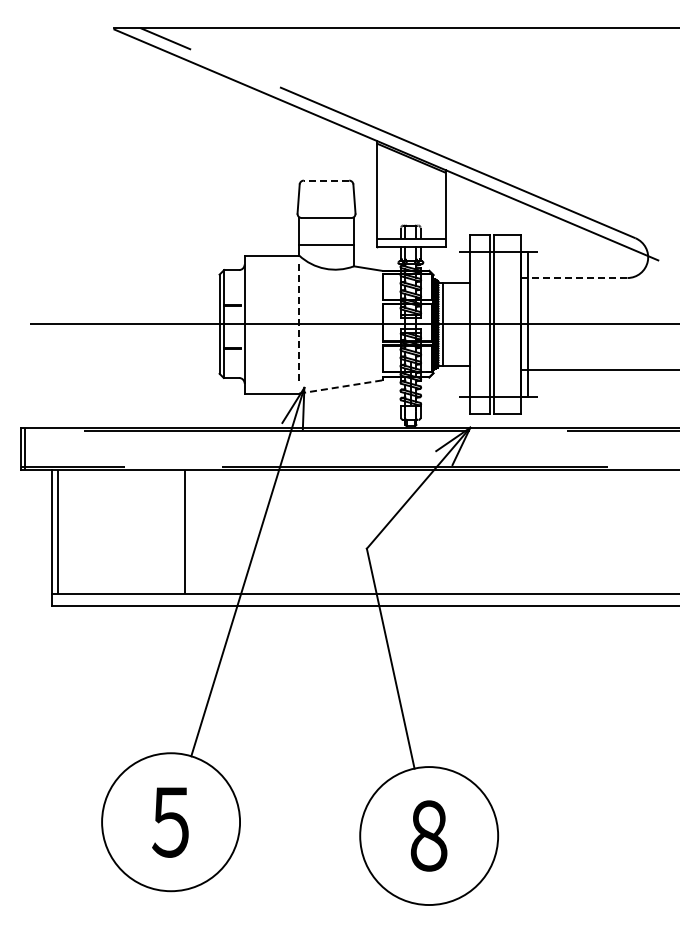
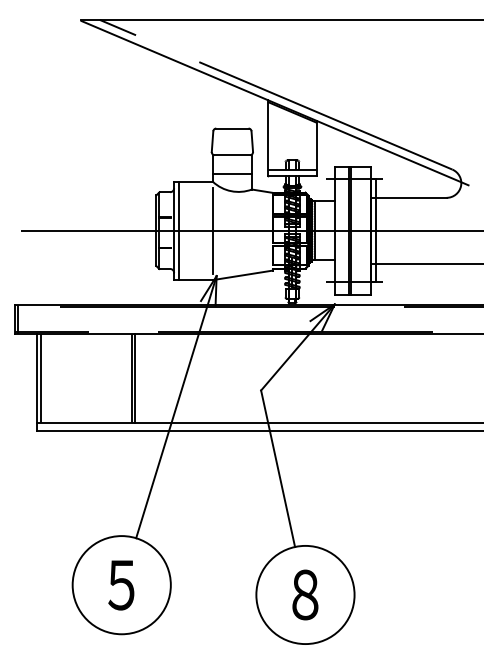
line: (326, 180) -> (232, 128), dashed -> solid
line: (574, 278) -> (408, 198), dashed -> solid
line: (250, 324) -> (178, 230), added
line: (299, 324) -> (213, 230), dashed -> solid
line: (341, 386) -> (243, 275), dashed -> solid
line: (190, 531) -> (135, 378), added

